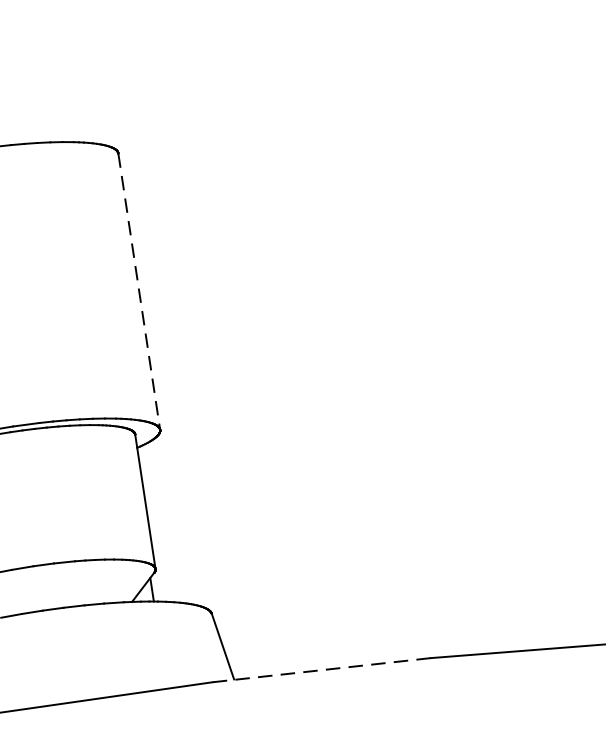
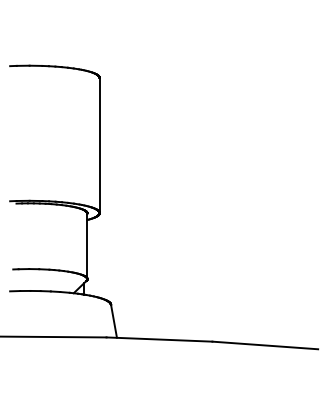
line: (138, 291) -> (99, 145), dashed -> solid
line: (321, 670) -> (159, 339), dashed -> solid

